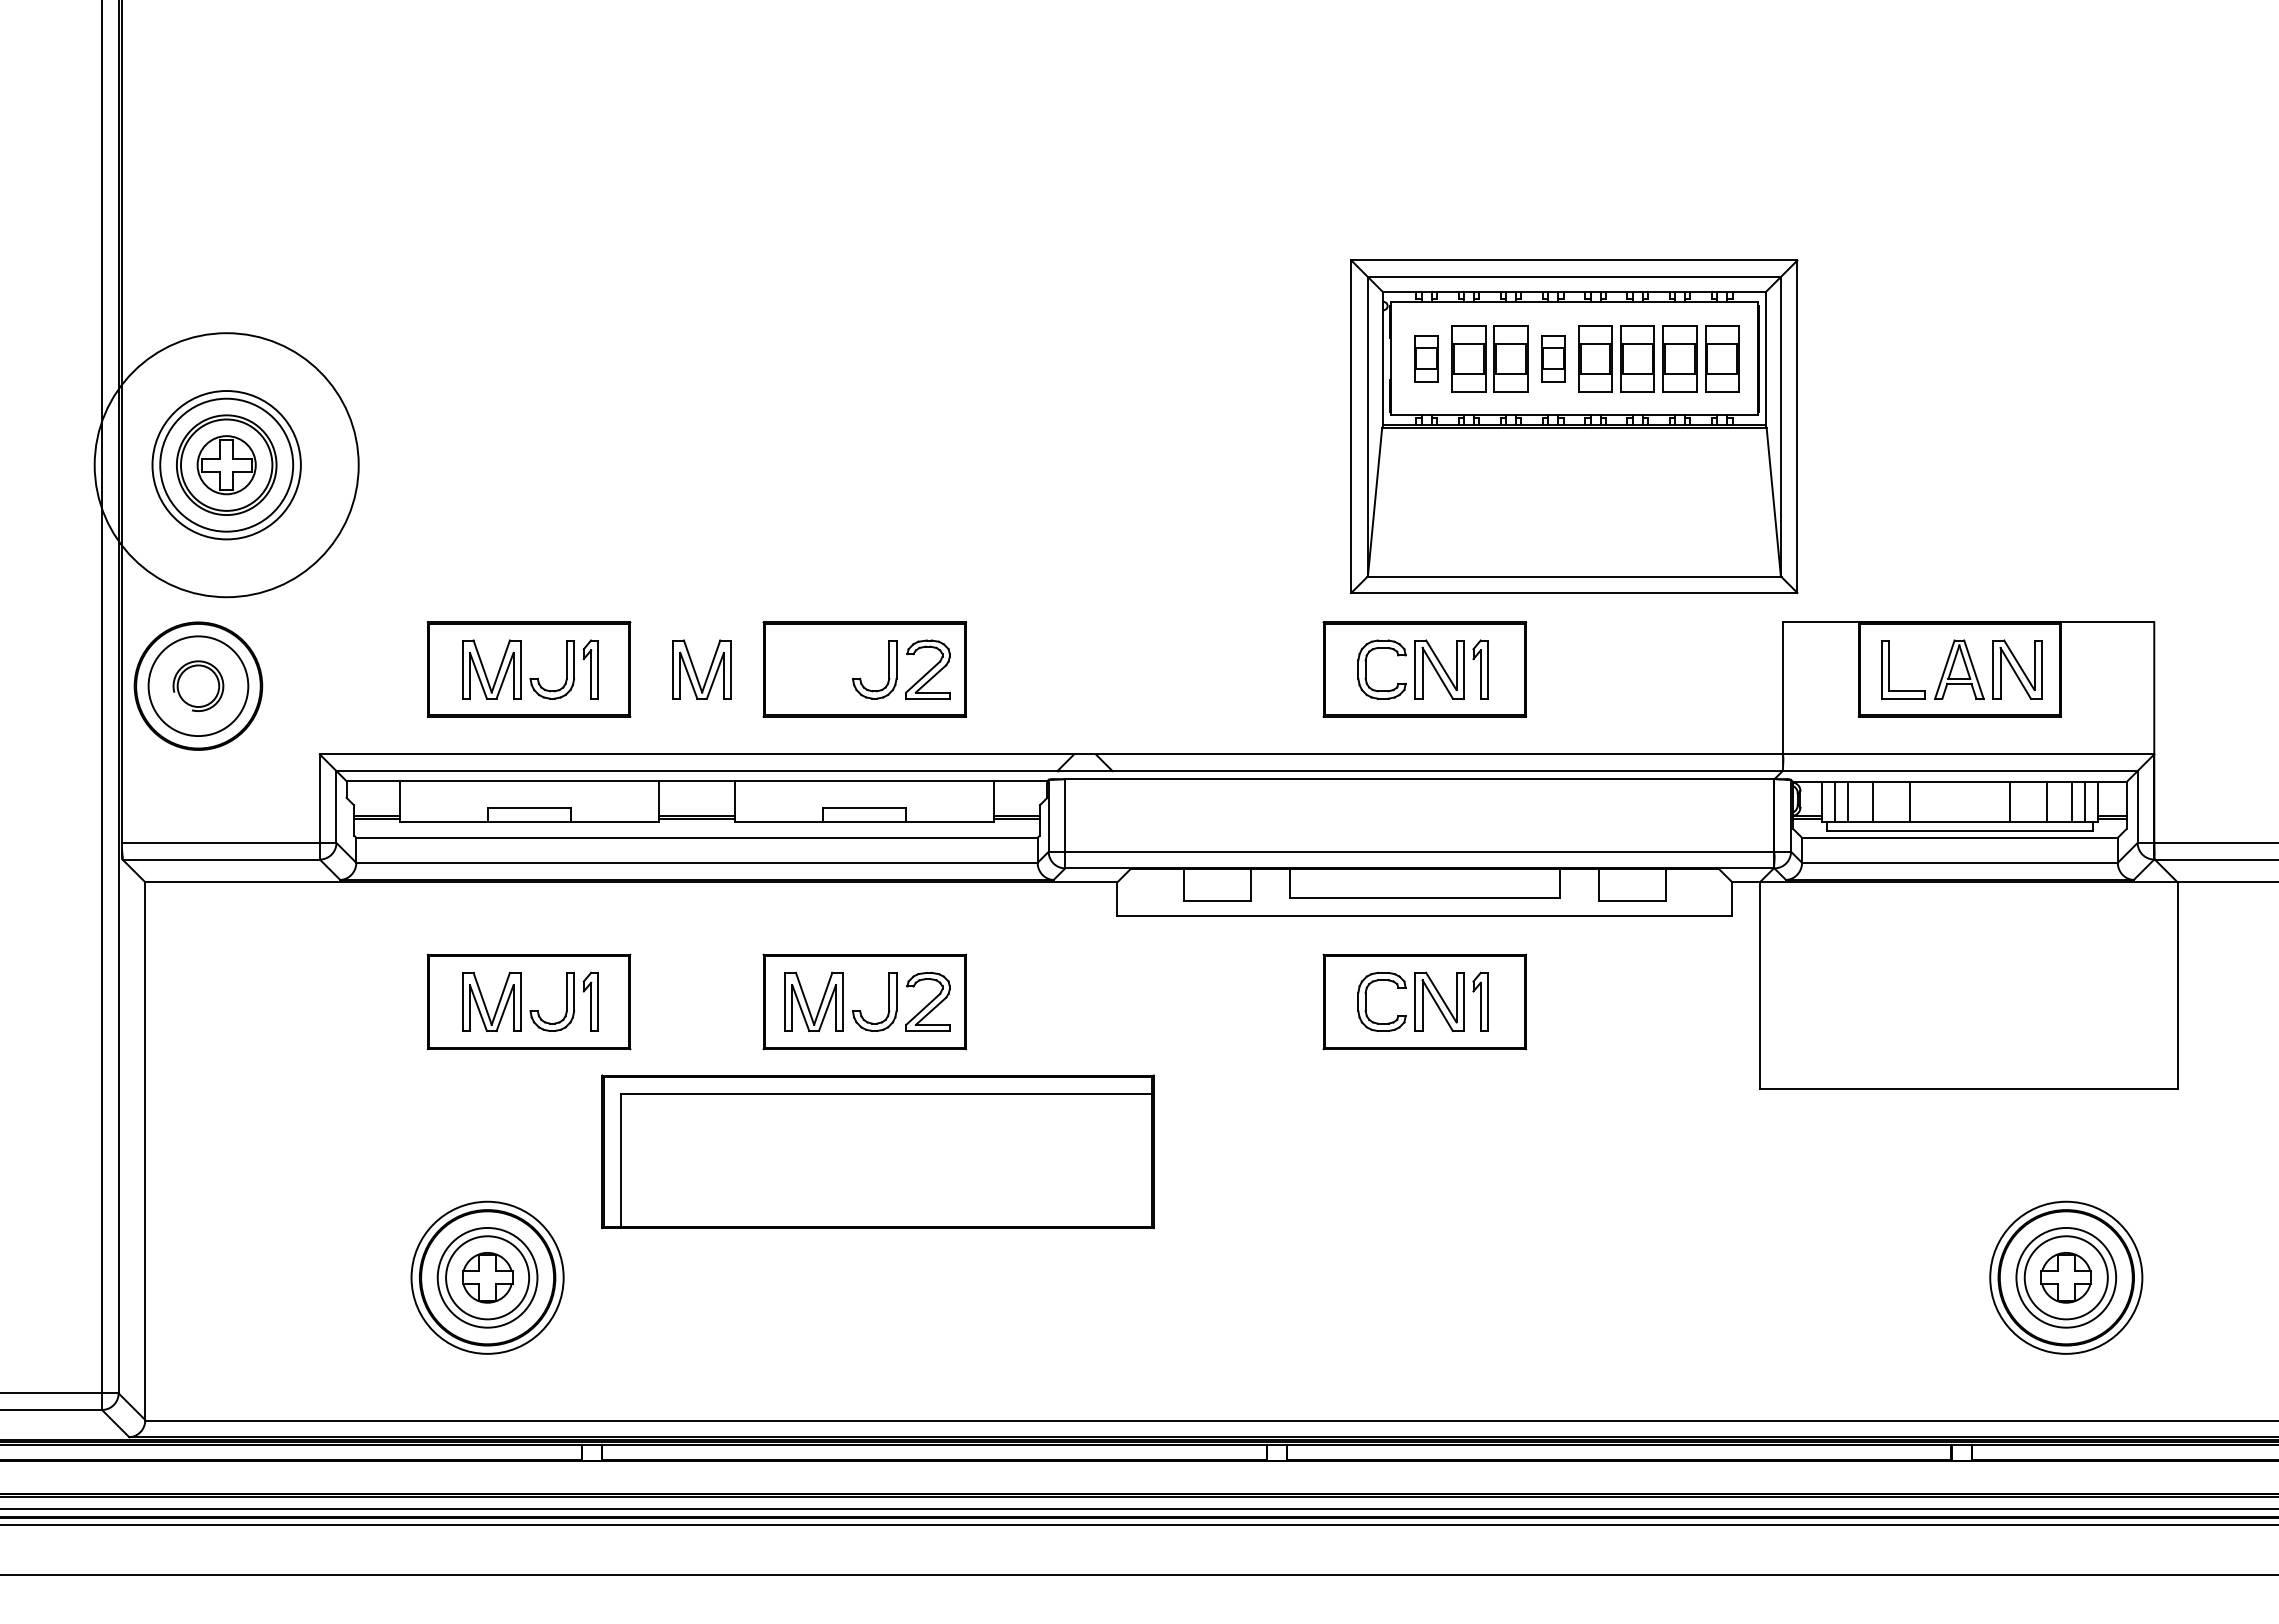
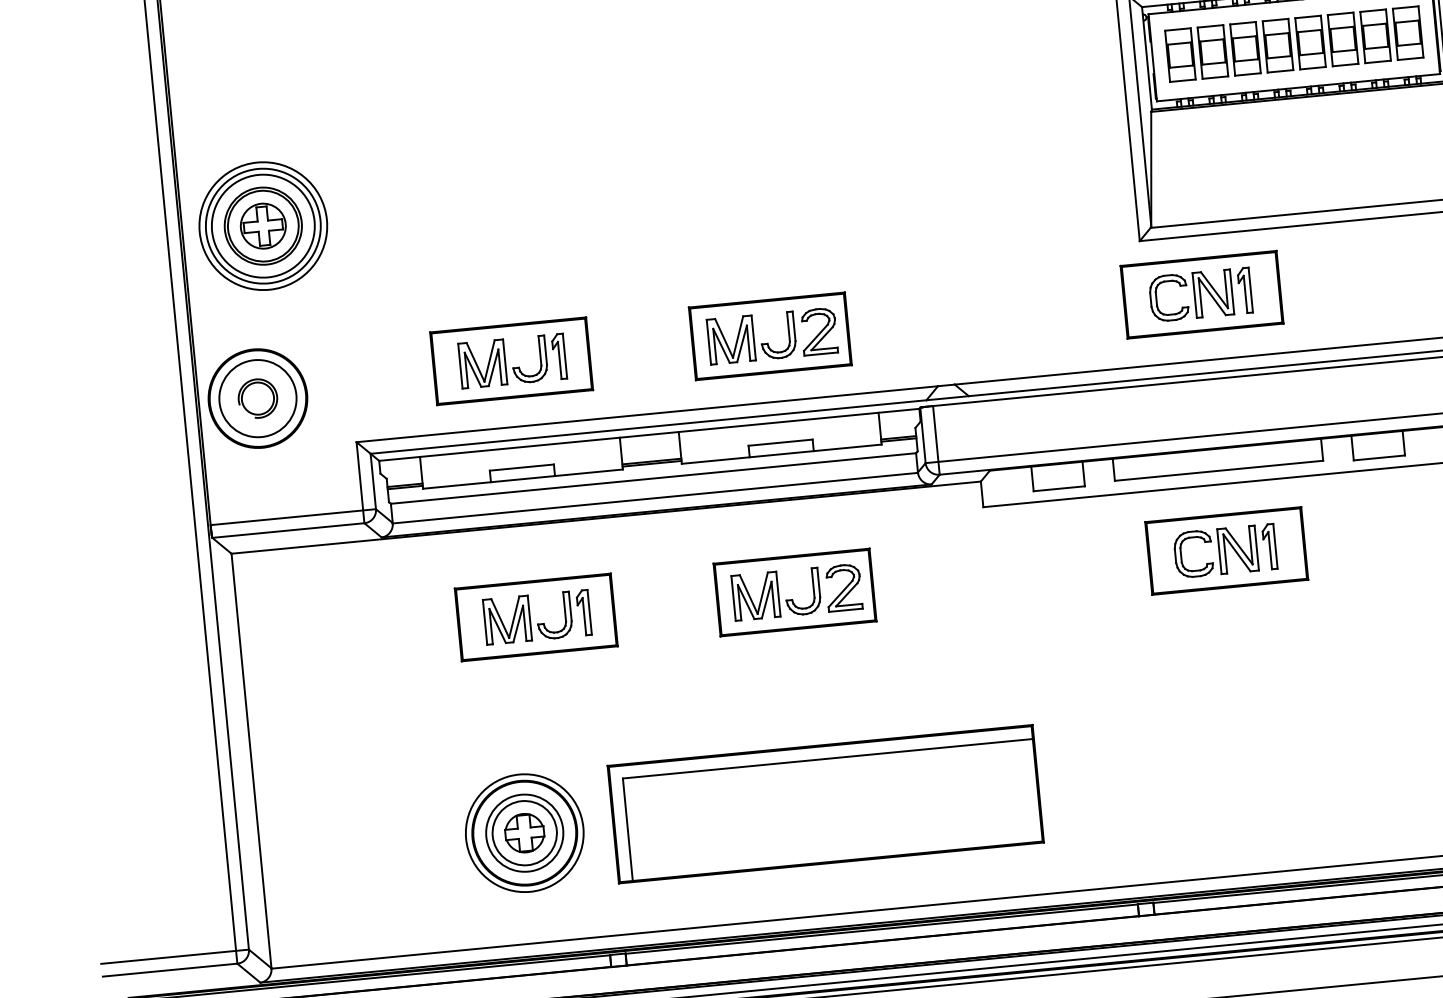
part: (1426, 358) -> (1180, 54), size x1.43
part: (1553, 358) -> (1278, 45), size x1.43
circle: (226, 464) -> (263, 225), size x0.62
part: (701, 669) -> (730, 340), moved
part: (877, 1151) -> (825, 804), moved

